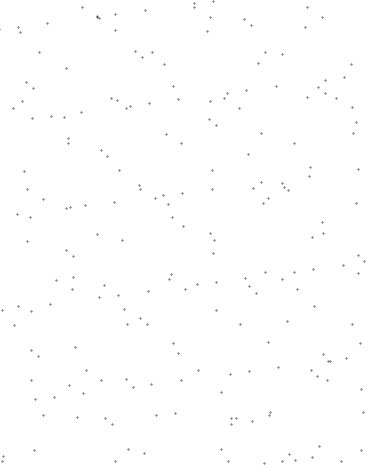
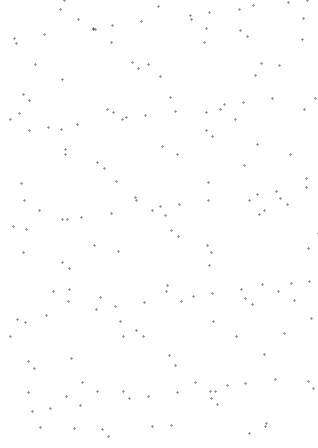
part: (285, 186) -> (281, 197), size x1.67
part: (178, 221) -> (174, 232), size x0.62
part: (25, 309) -> (21, 320), size x0.62
part: (233, 421) -> (212, 394), moved

